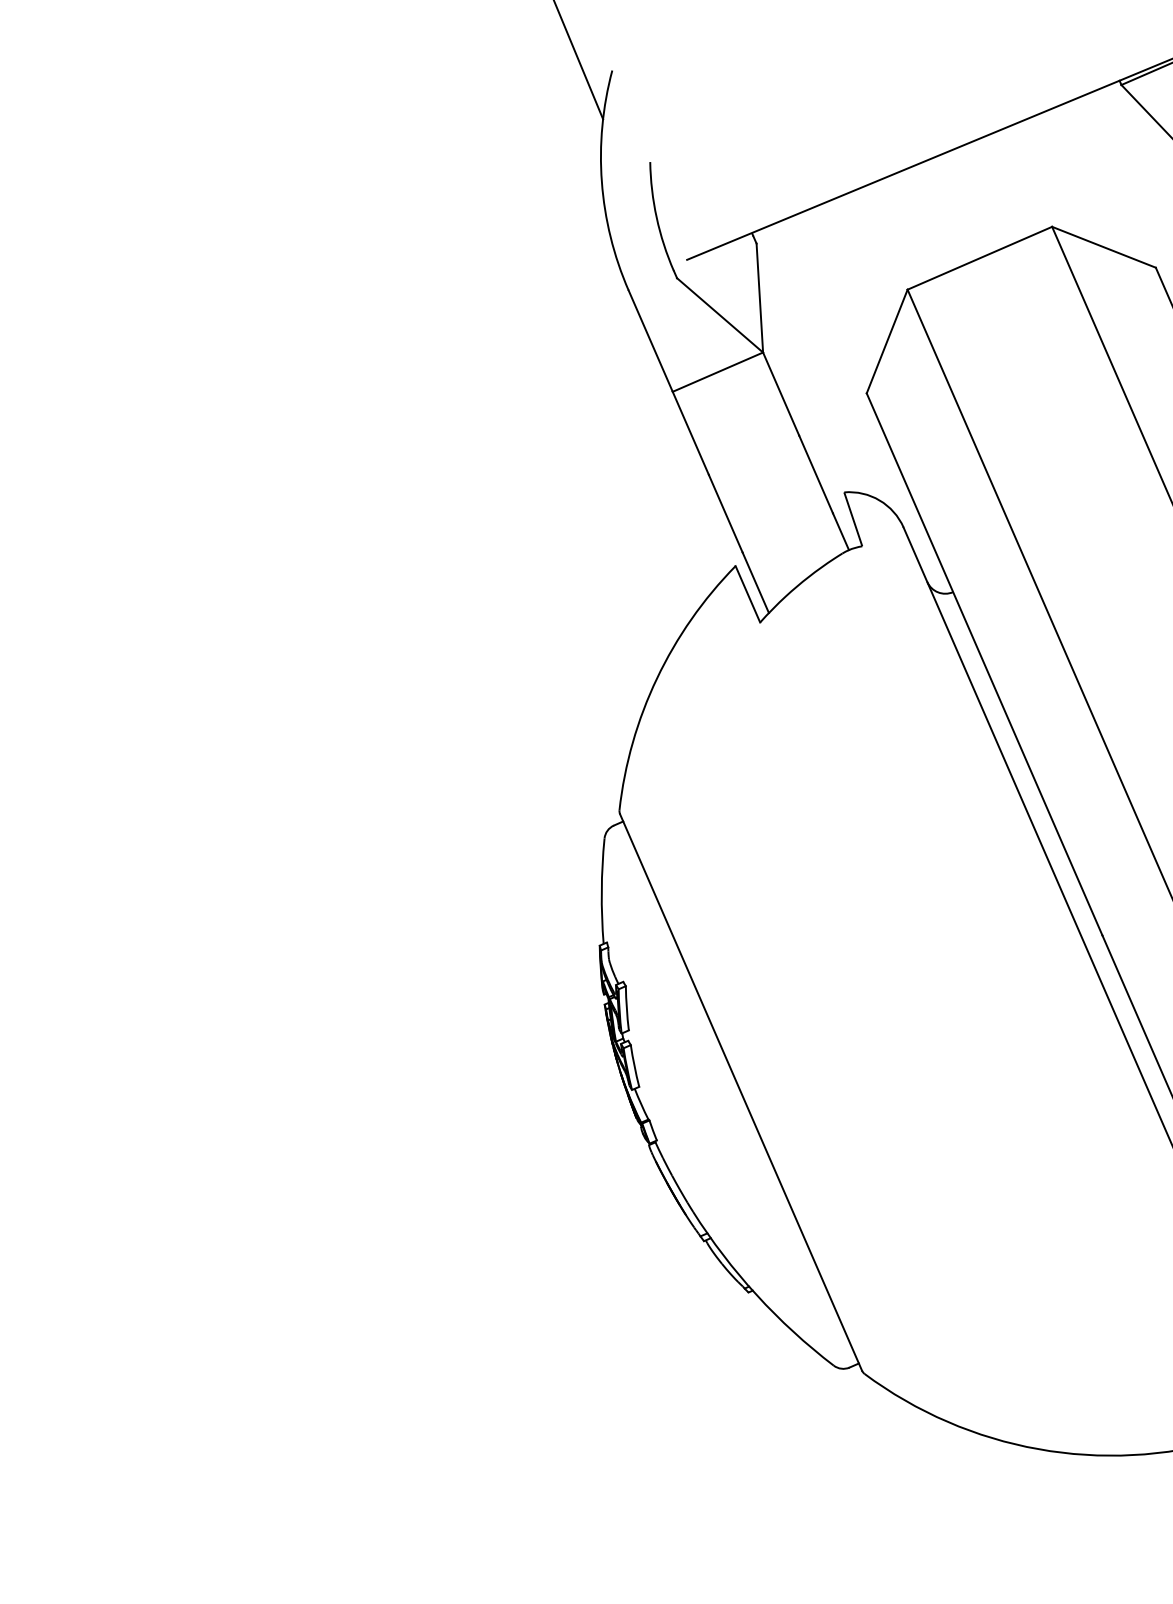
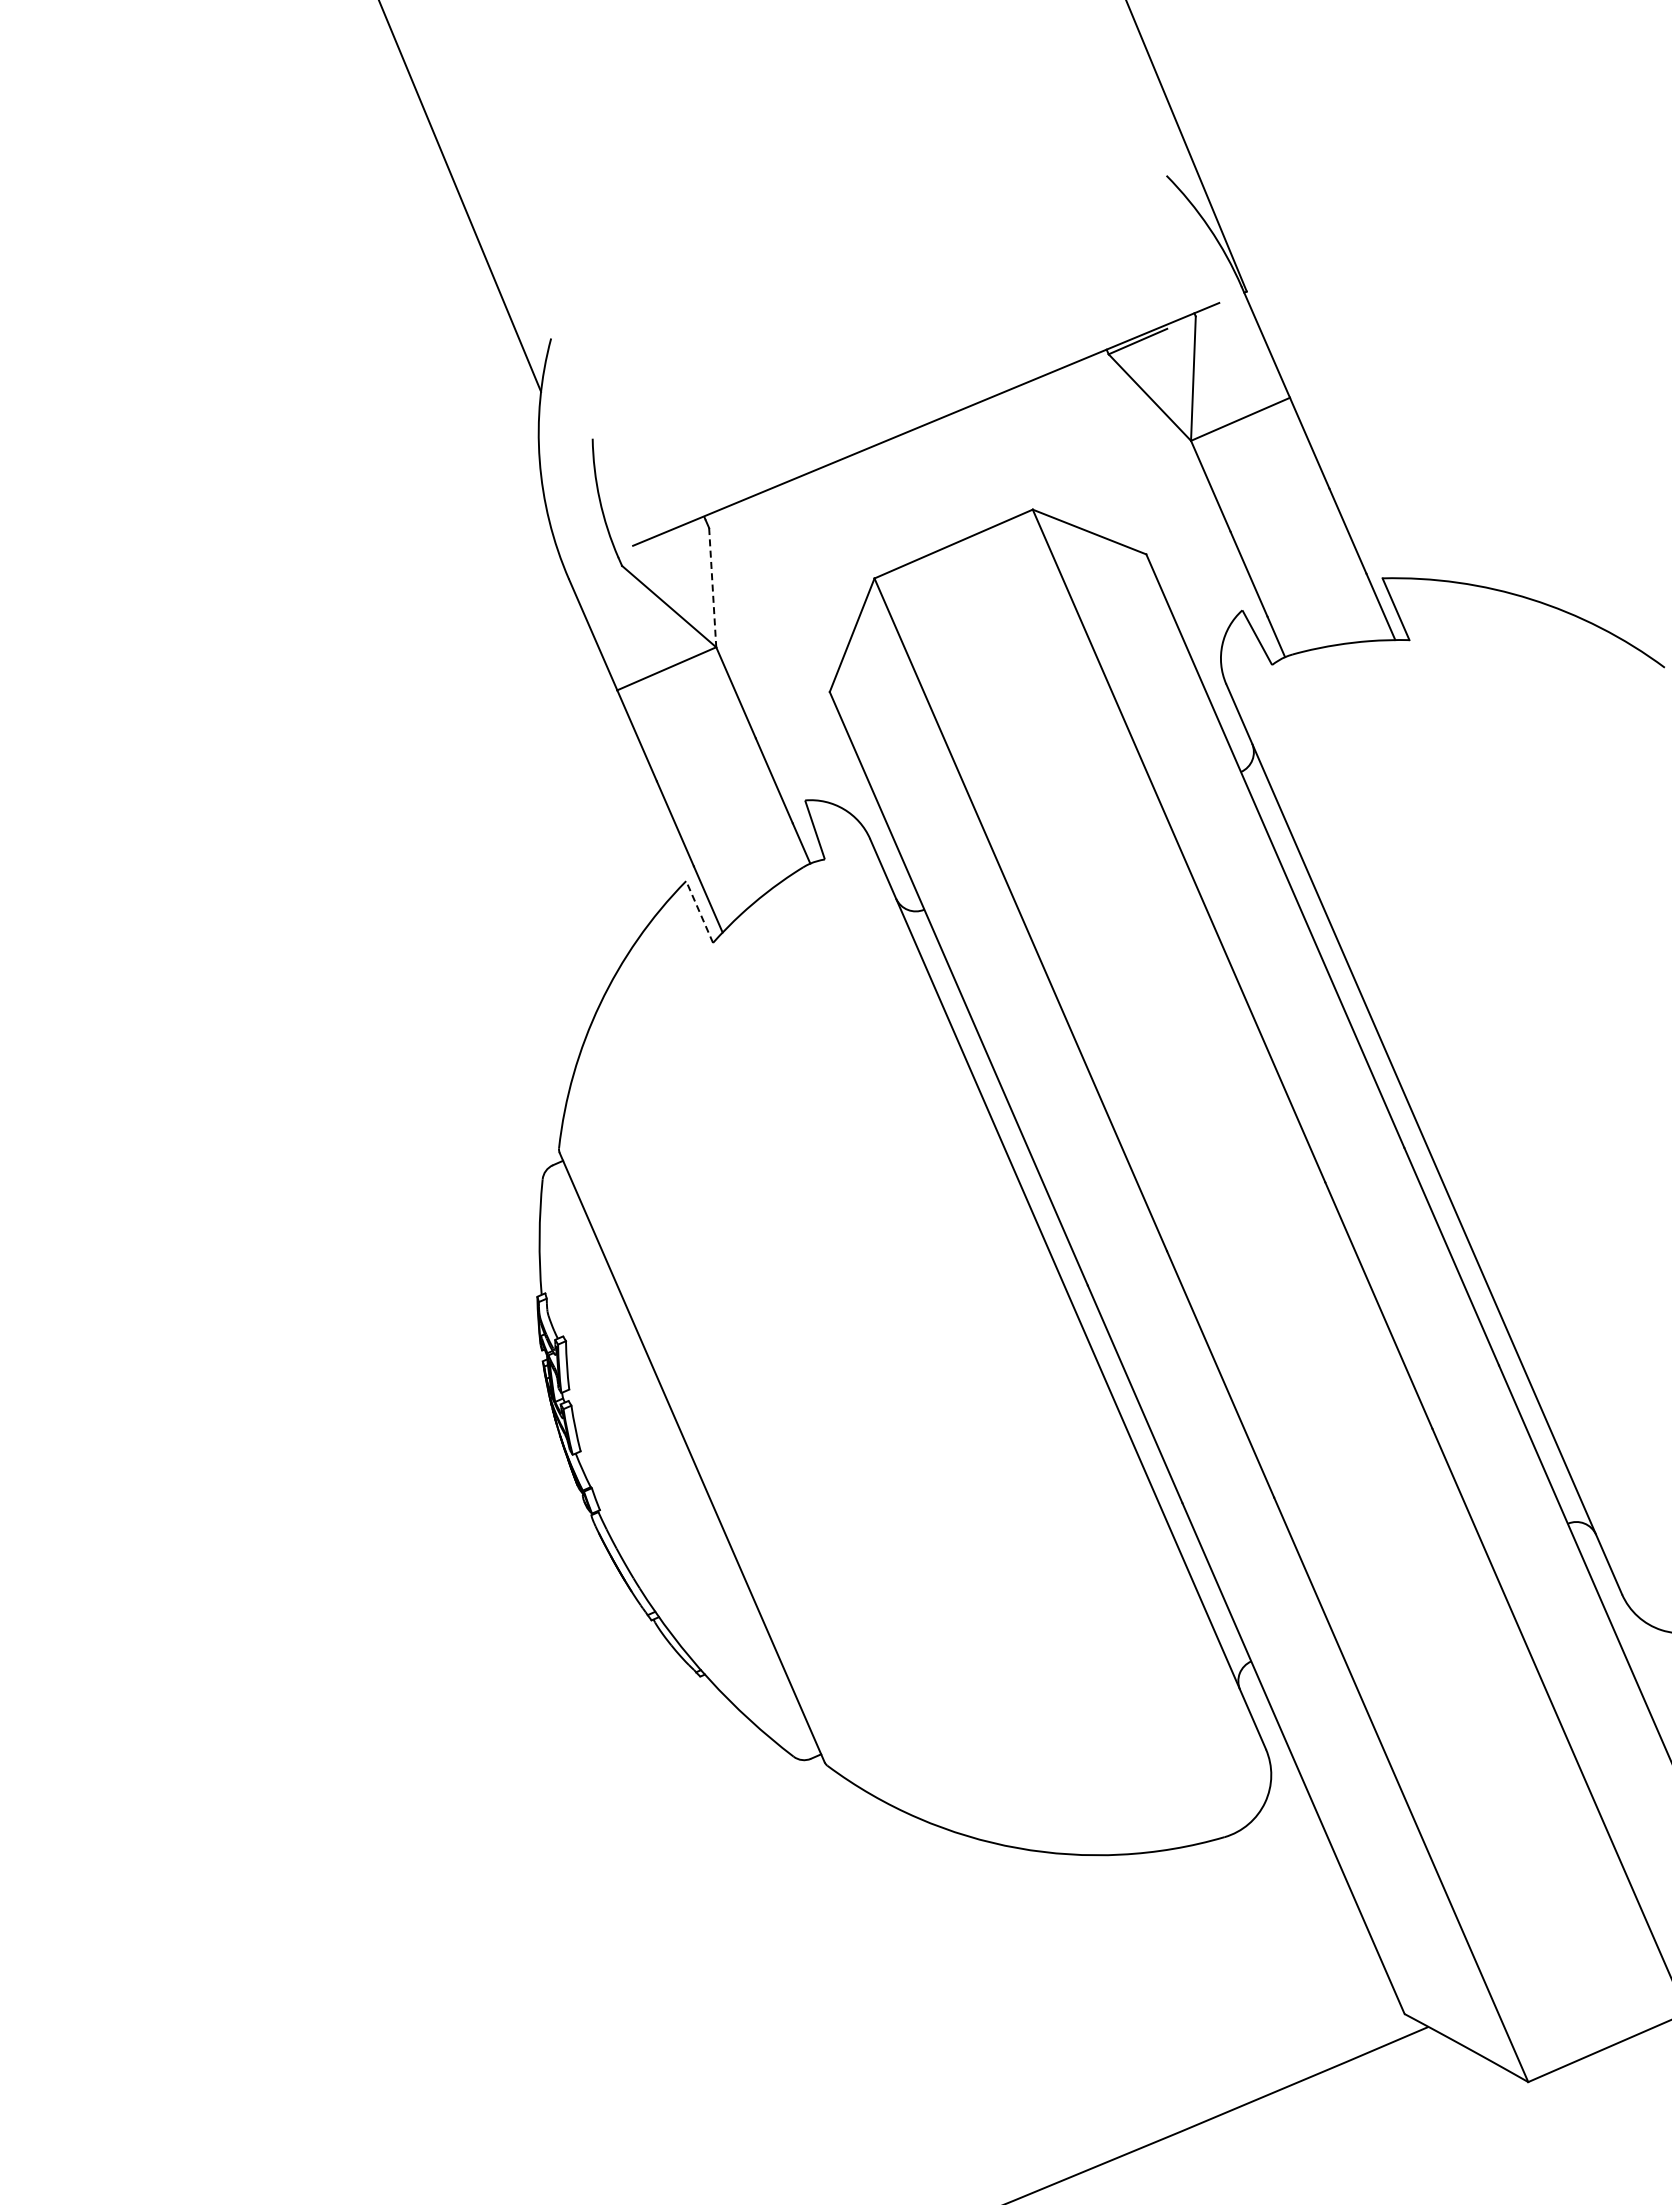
line: (759, 297) -> (712, 587), solid -> dashed
line: (747, 594) -> (699, 912), solid -> dashed

